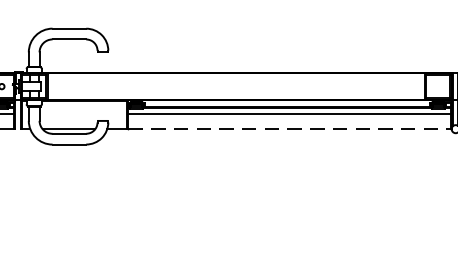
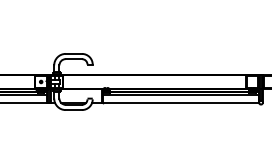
line: (291, 128) -> (181, 102), dashed -> solid

